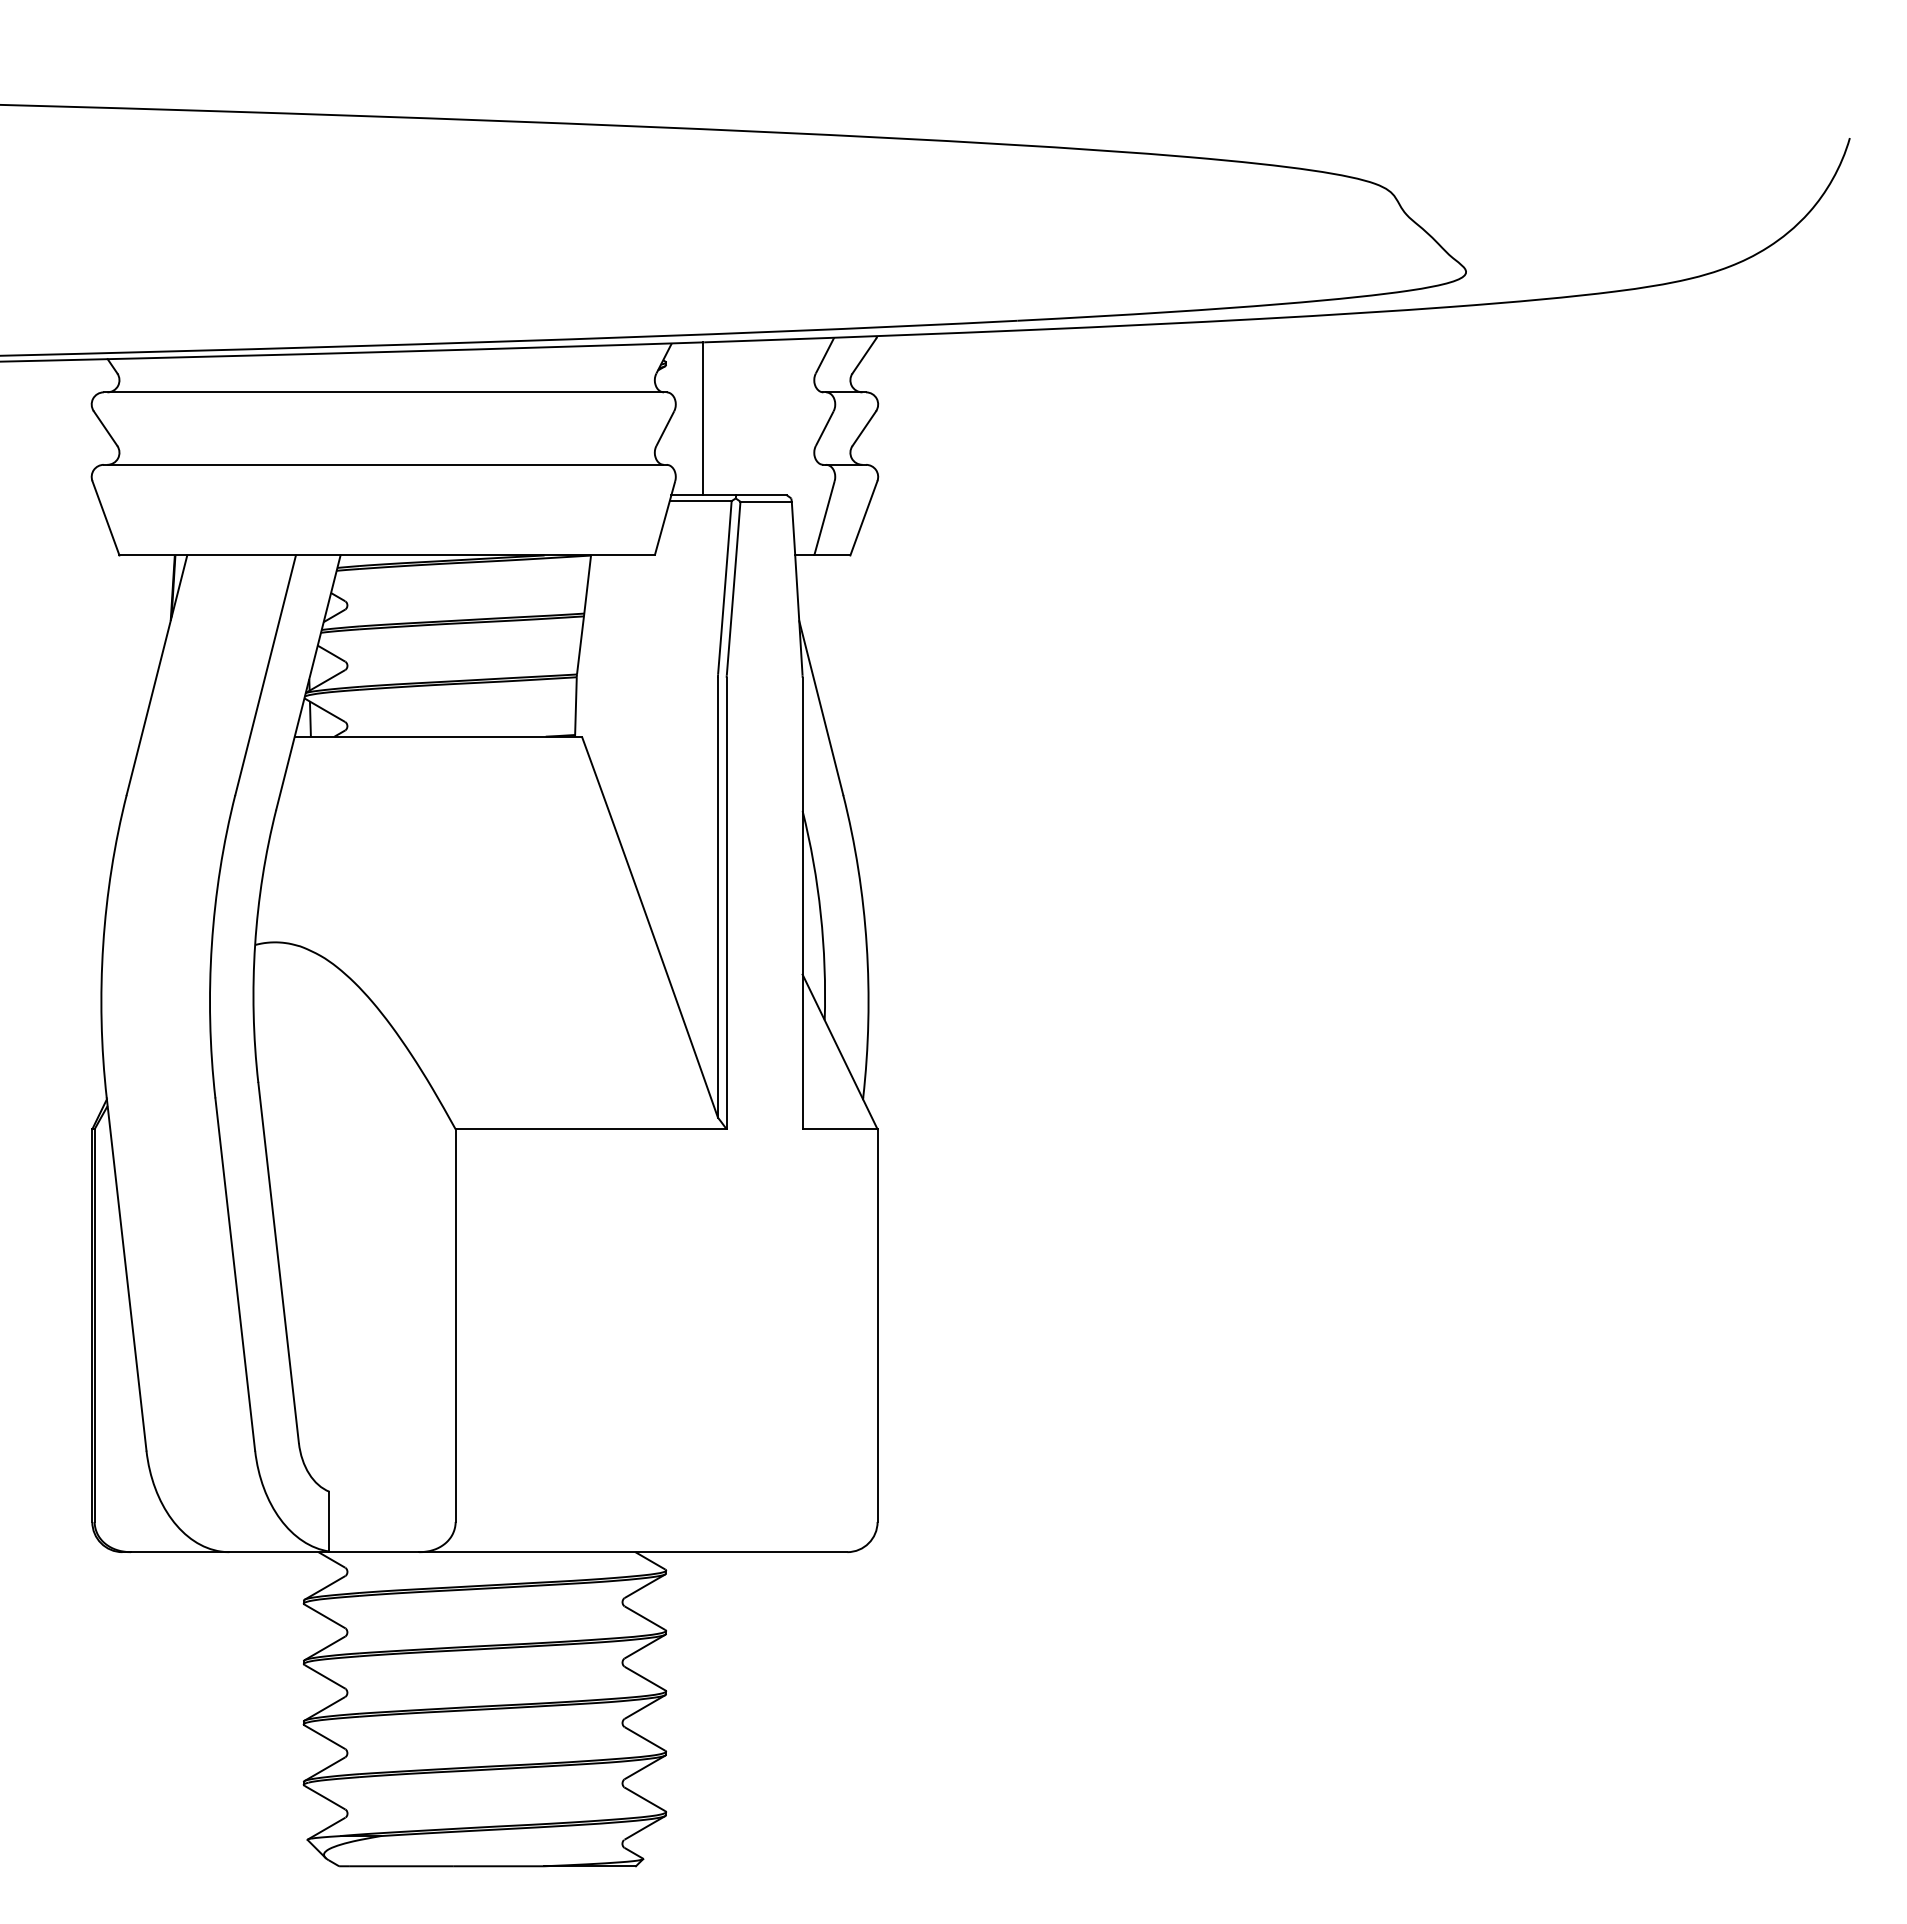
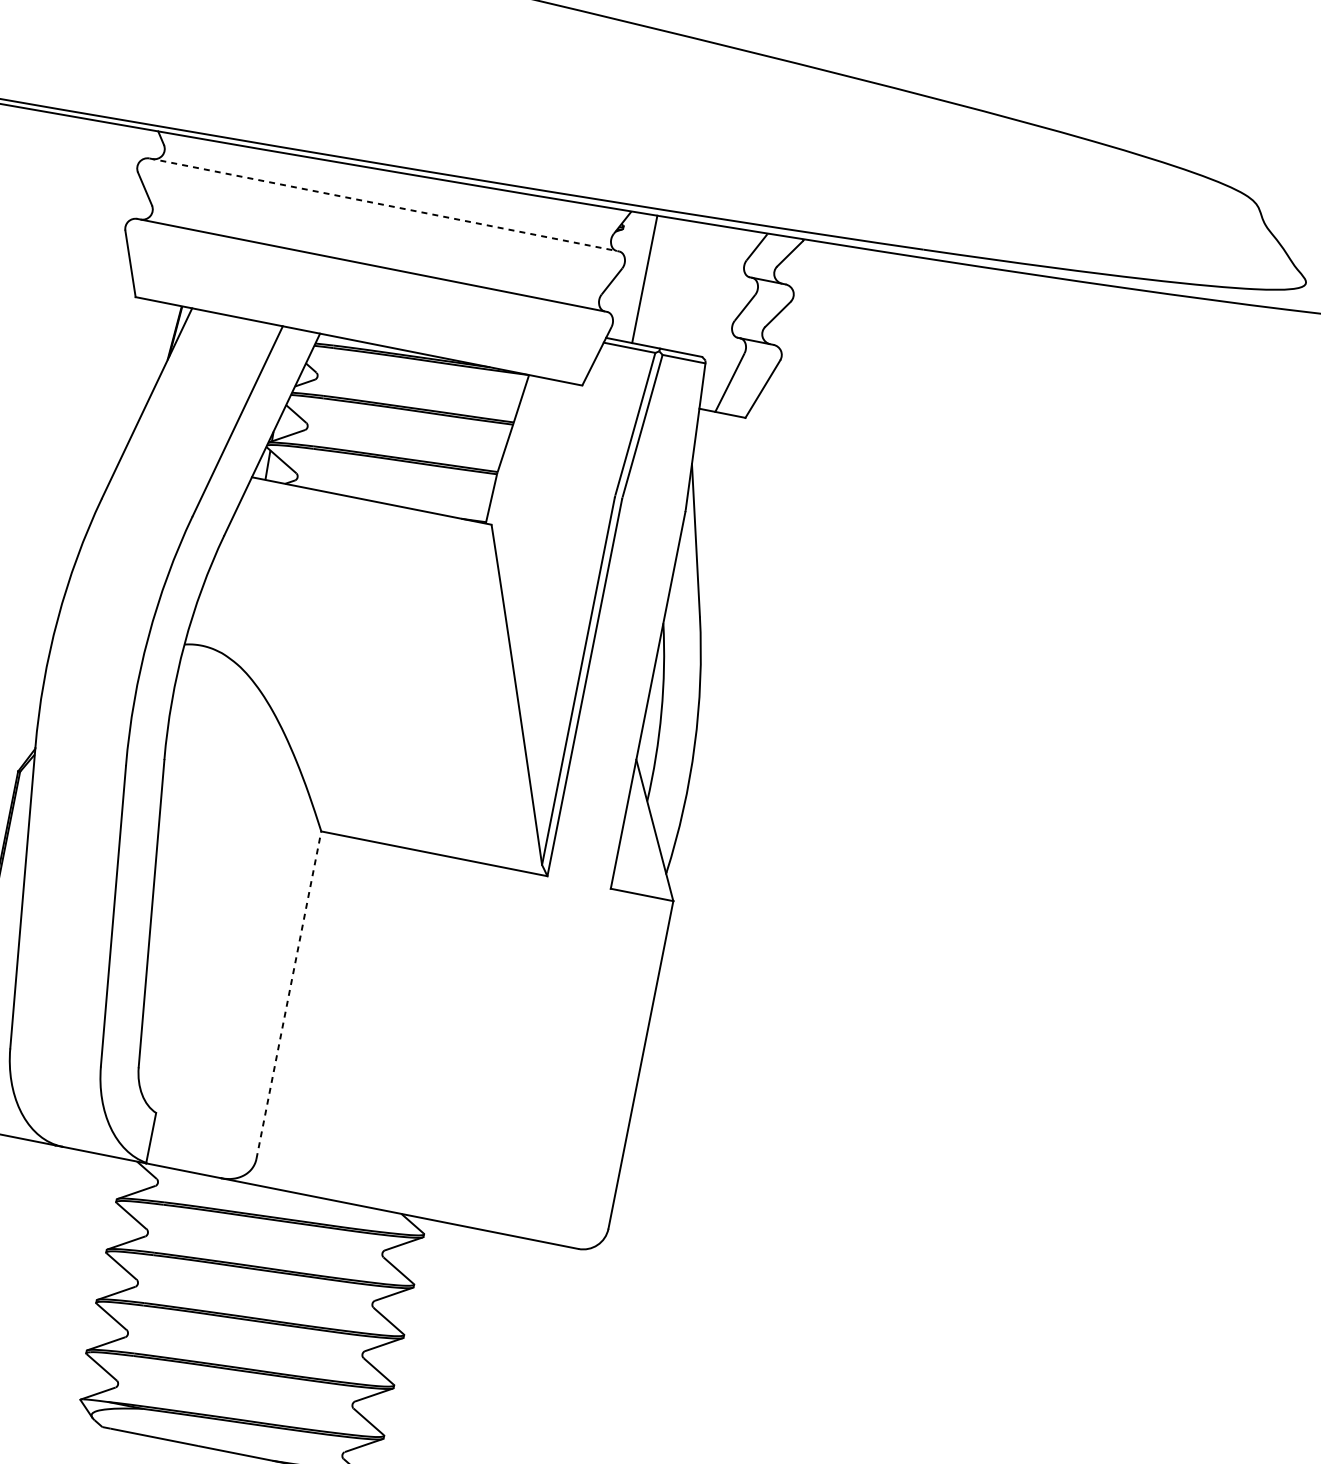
line: (385, 392) -> (384, 205), solid -> dashed
line: (455, 1325) -> (288, 995), solid -> dashed

